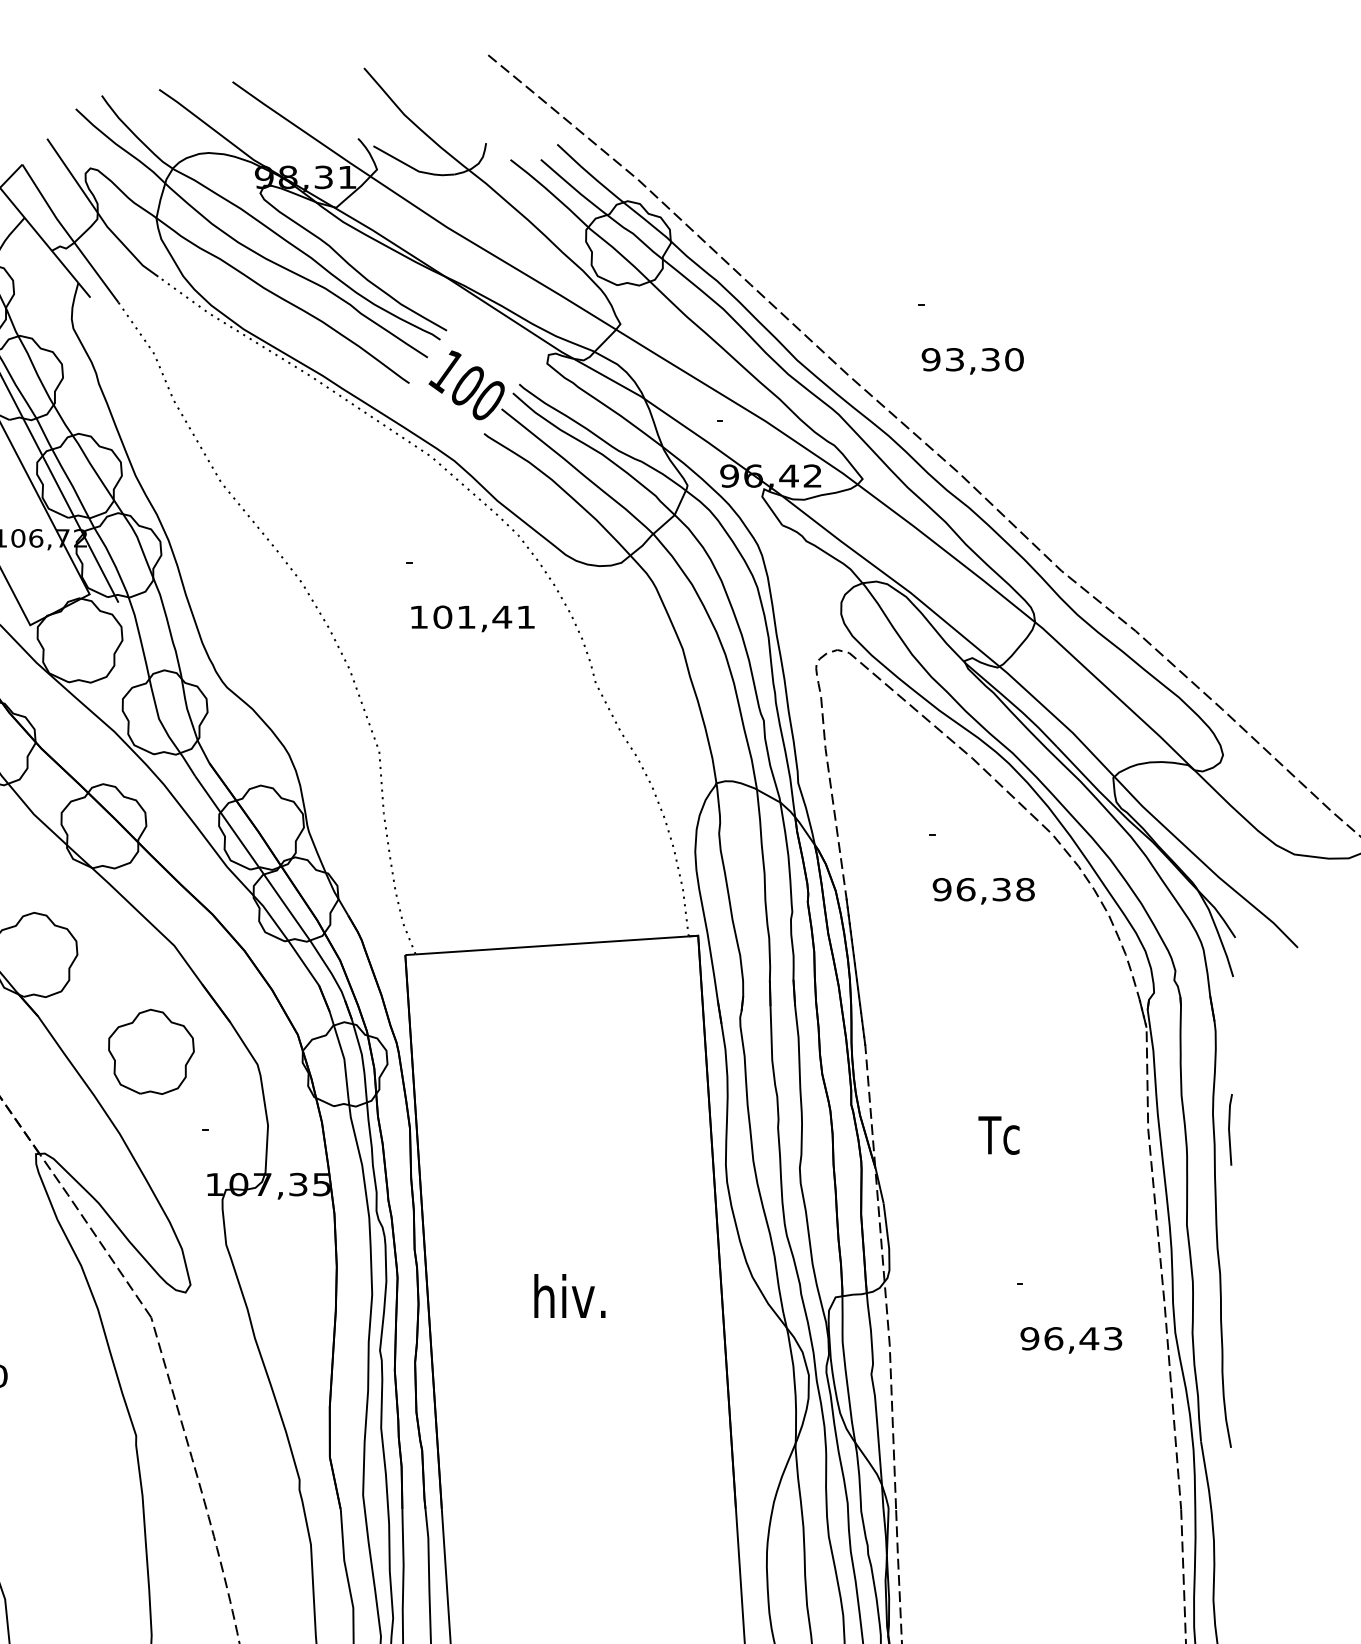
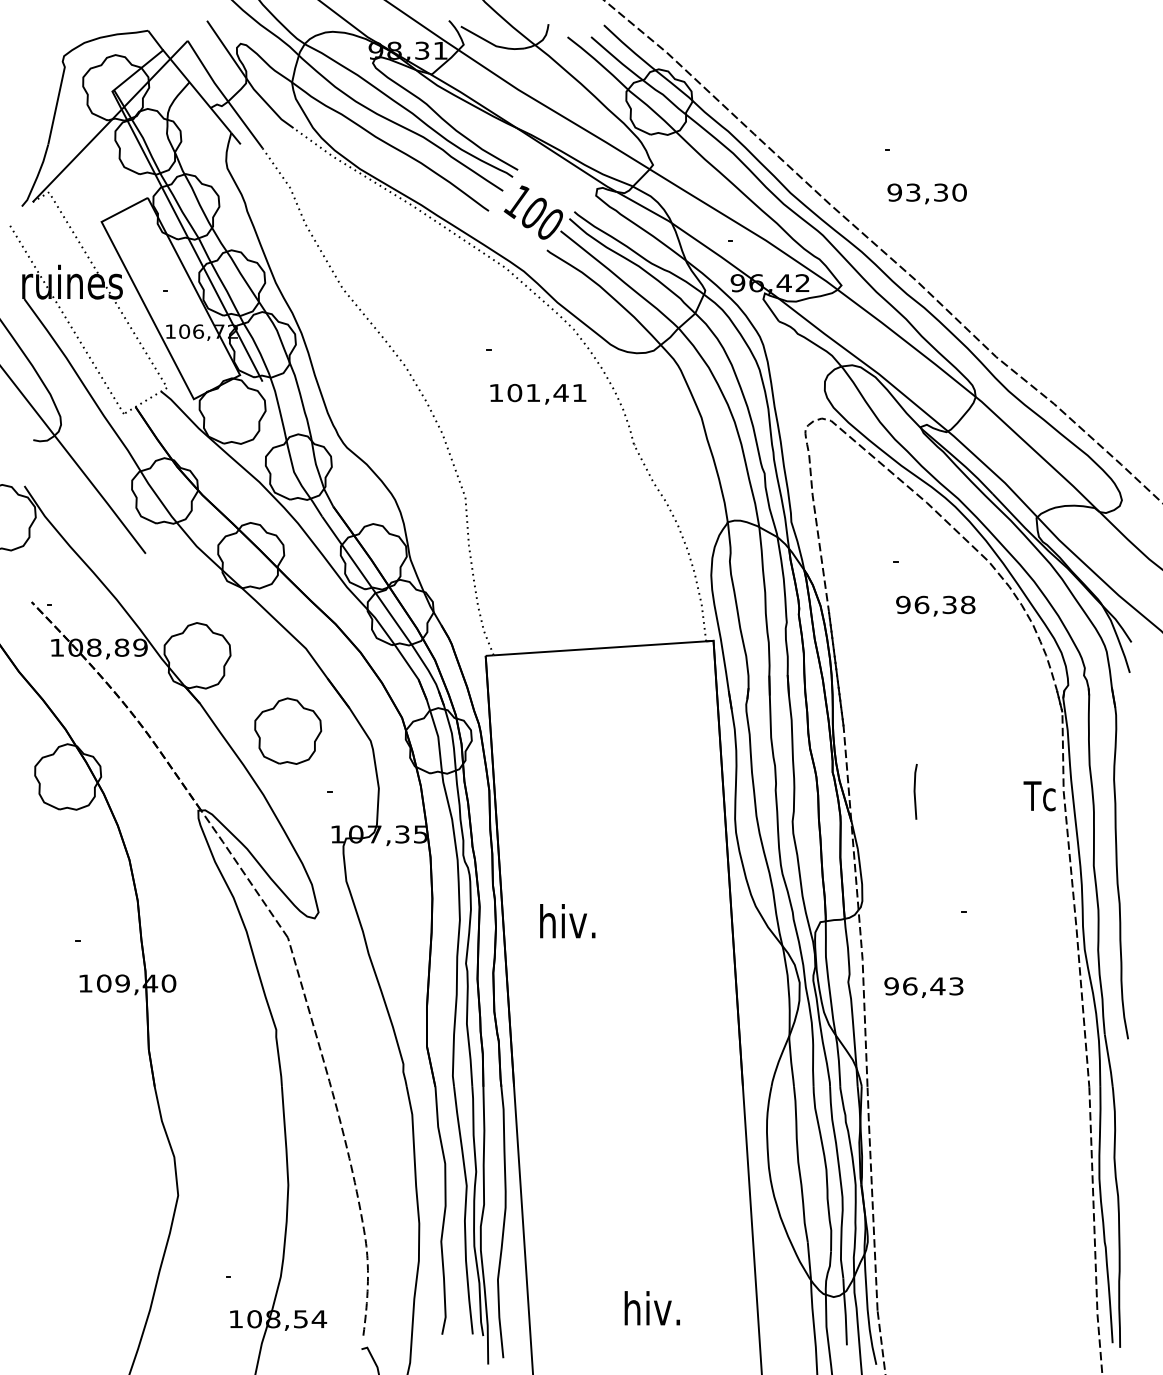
line: (1230, 1129) -> (915, 791), moved
text: (998, 1135) -> (1039, 796), moved
text: (569, 1296) -> (567, 921), moved
text: (1070, 1340) -> (923, 987), moved

